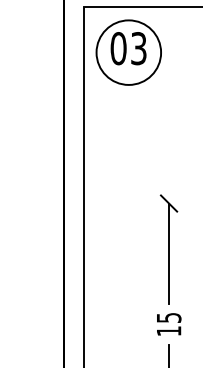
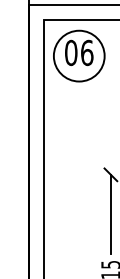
text: (139, 48) -> (87, 52), 03 -> 06

